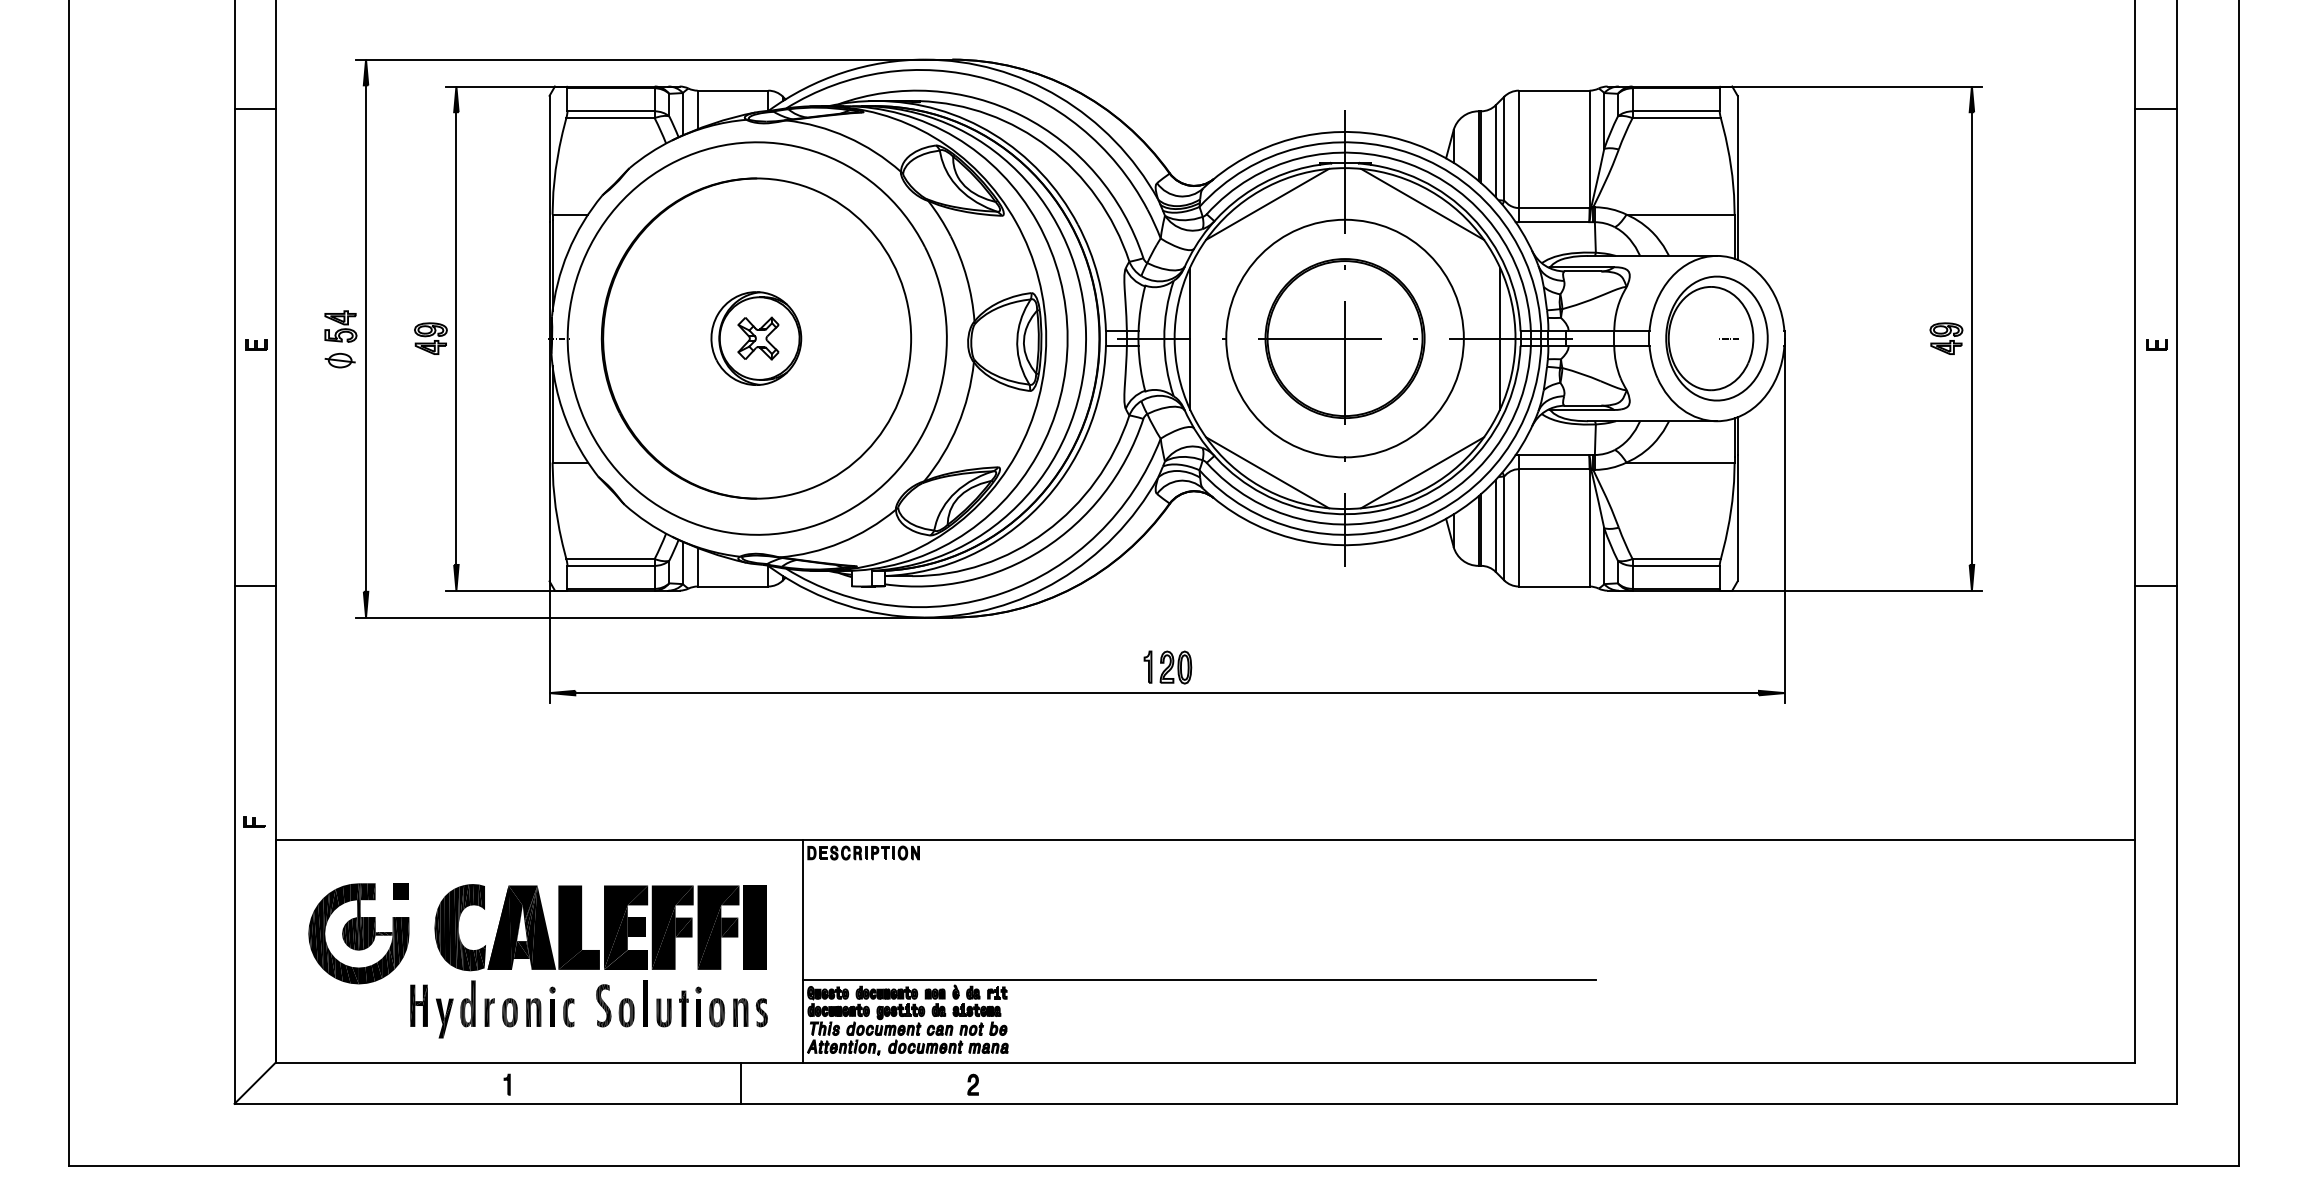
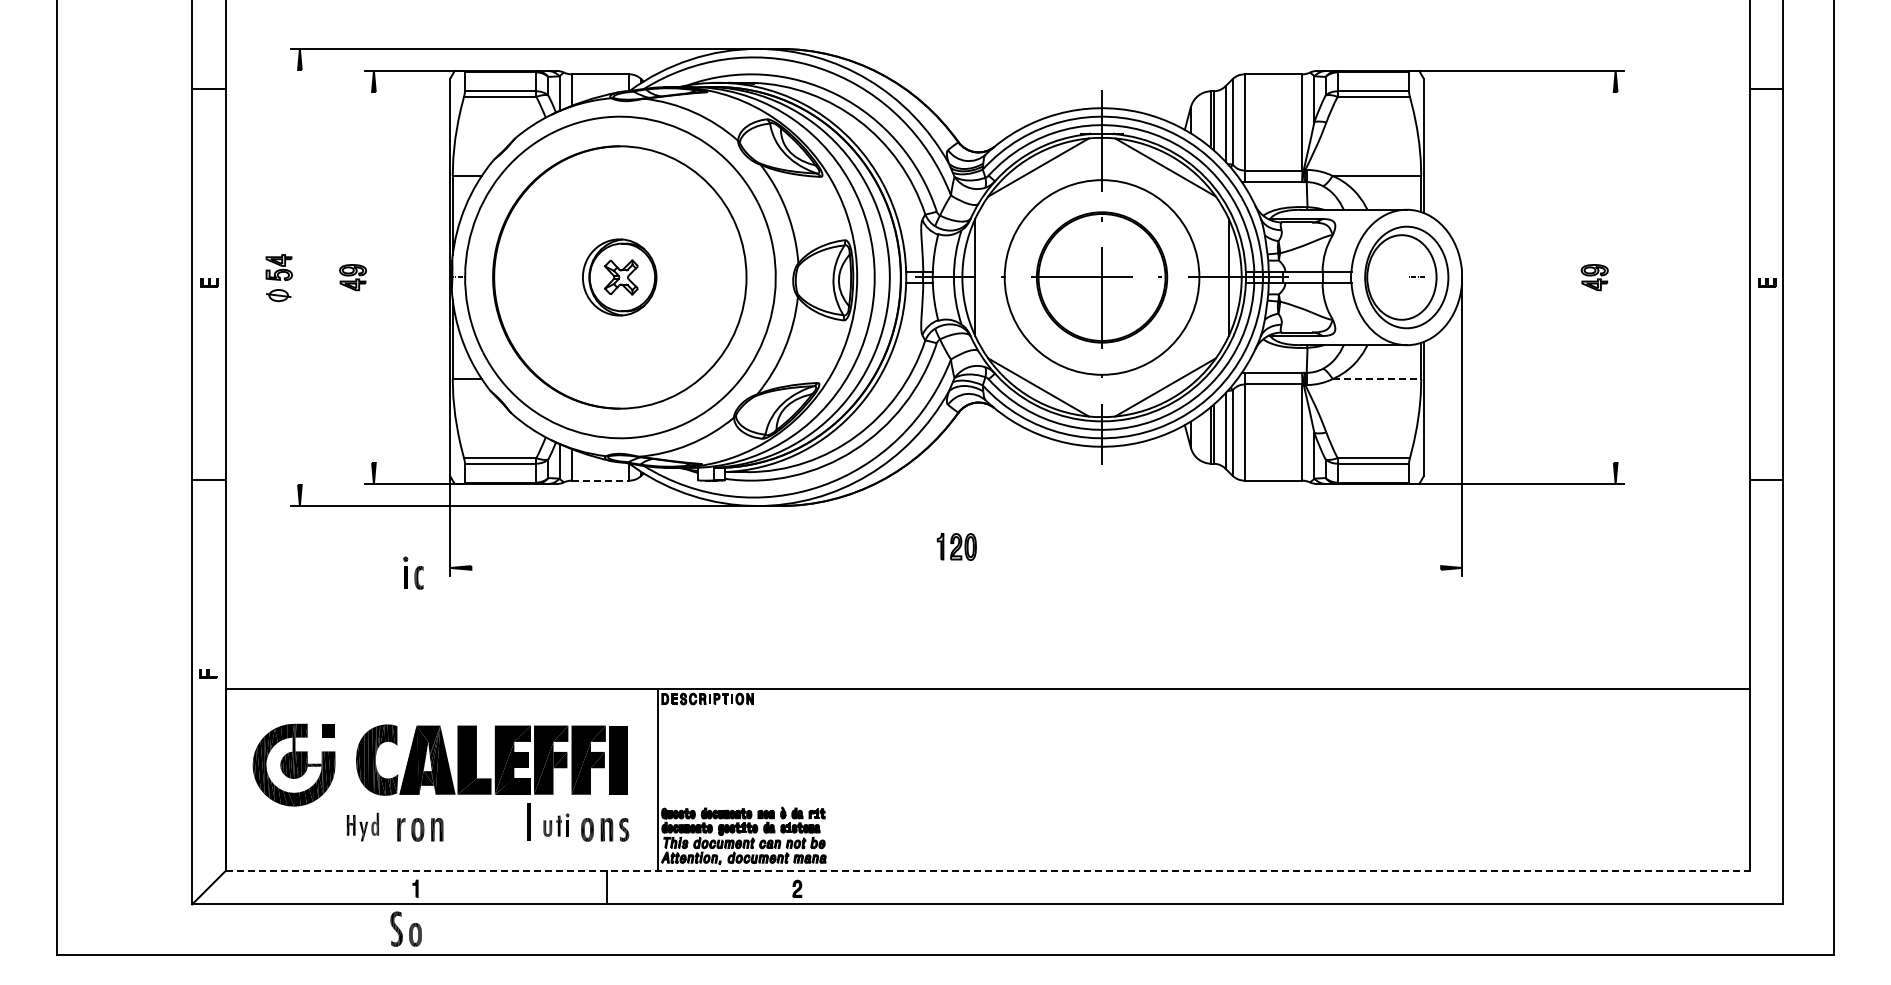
line: (365, 338) -> (299, 277), removed
line: (455, 338) -> (373, 277), removed
line: (1971, 338) -> (1615, 277), removed
line: (1681, 463) -> (1377, 379), solid -> dashed
line: (732, 586) -> (600, 480), solid -> dashed
line: (1167, 692) -> (956, 567), removed
line: (1199, 979) -> (982, 802), removed
part: (614, 1004) -> (405, 928), moved
part: (562, 1006) -> (413, 572), moved
part: (679, 1006) -> (556, 824), size x0.7
part: (442, 1008) -> (362, 826), size x0.6
line: (1205, 1062) -> (987, 870), solid -> dashed

